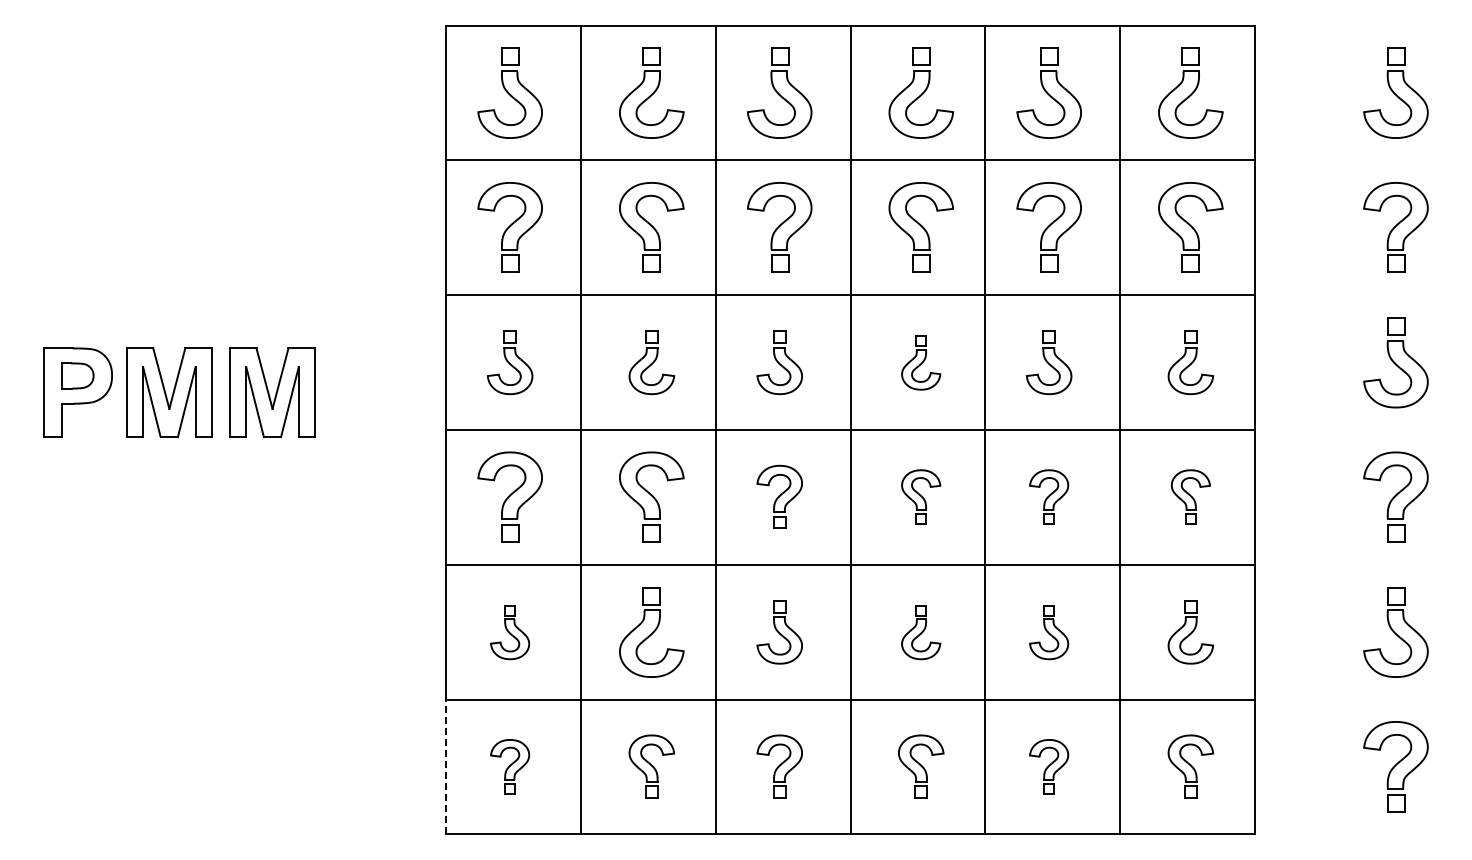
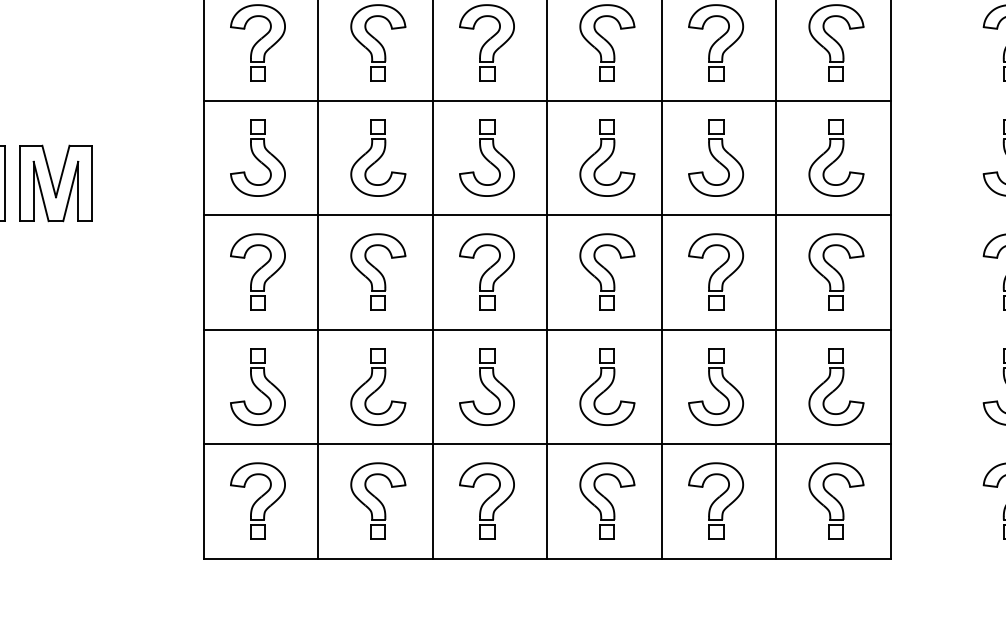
part: (509, 362) -> (257, 157), size x1.43
part: (651, 362) -> (378, 157), size x1.43
part: (779, 362) -> (486, 157), size x1.43
part: (920, 362) -> (606, 157), size x1.67
part: (1048, 362) -> (715, 157), size x1.43
part: (1190, 362) -> (836, 157), size x1.43
part: (779, 496) -> (486, 271), size x1.43
part: (920, 496) -> (606, 271), size x1.67
part: (1048, 496) -> (715, 271), size x1.67
part: (1190, 496) -> (836, 271), size x1.67
part: (509, 632) -> (257, 387), size x1.67
part: (779, 632) -> (486, 387), size x1.43
part: (920, 632) -> (606, 387), size x1.67
part: (1048, 632) -> (715, 387), size x1.67
part: (1190, 632) -> (836, 387), size x1.43
line: (446, 766) -> (203, 501), dashed -> solid
part: (509, 766) -> (257, 501), size x1.67
part: (651, 766) -> (378, 501), size x1.43
part: (779, 766) -> (486, 501), size x1.43
part: (920, 766) -> (606, 501), size x1.43
part: (1048, 766) -> (715, 501), size x1.67
part: (1190, 766) -> (836, 501), size x1.43

